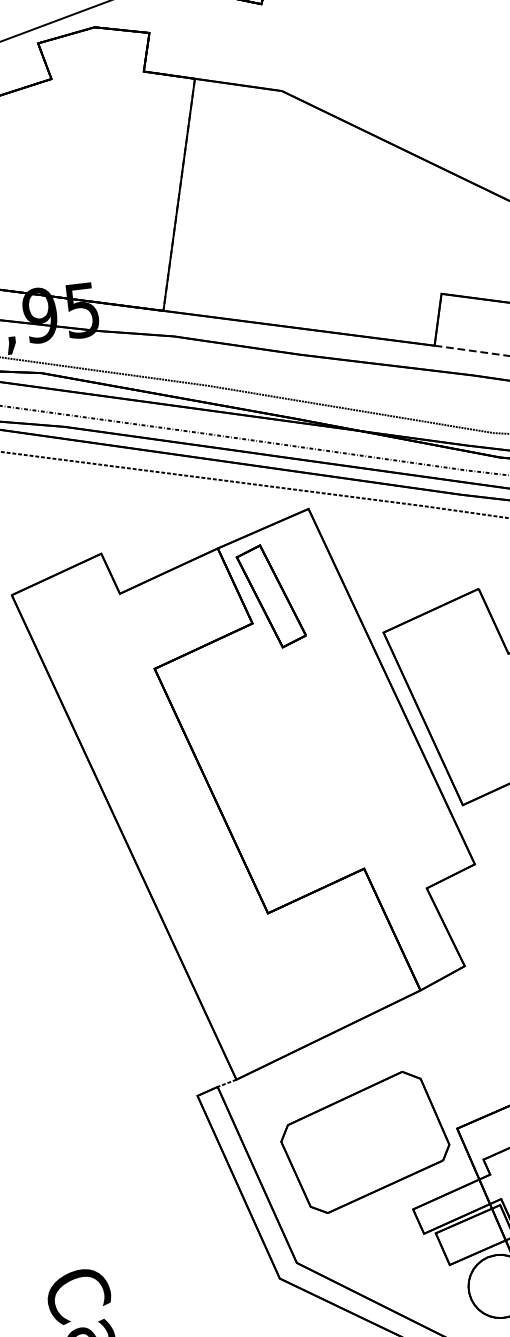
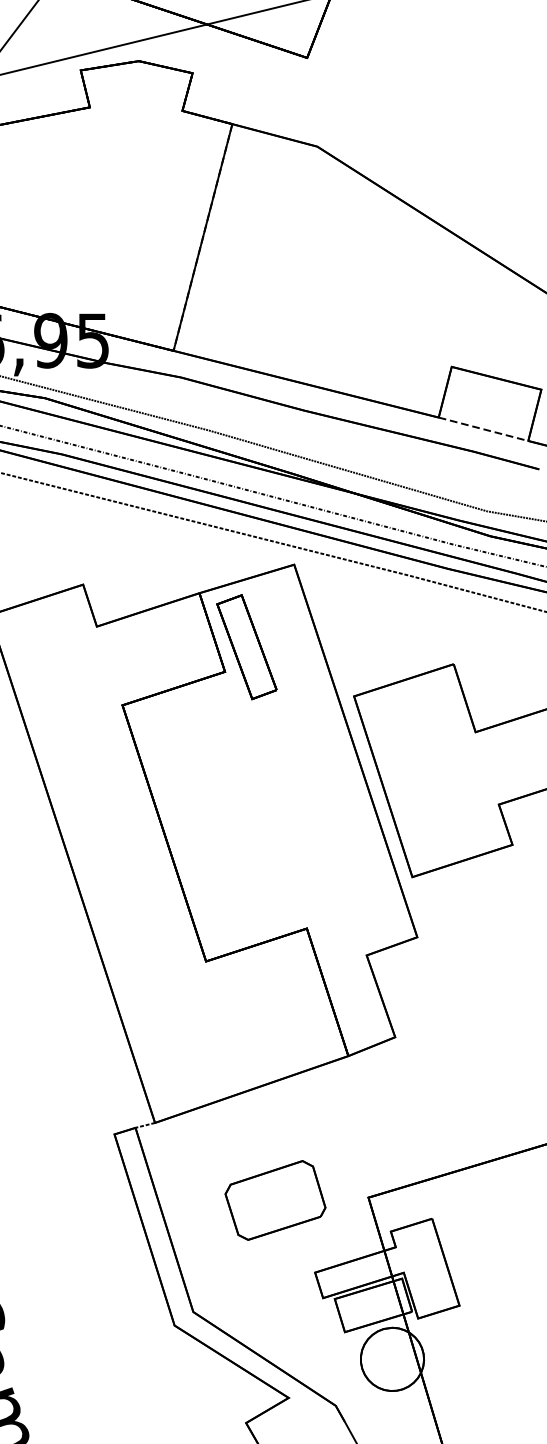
part: (365, 1142) -> (275, 1200), size x0.6

